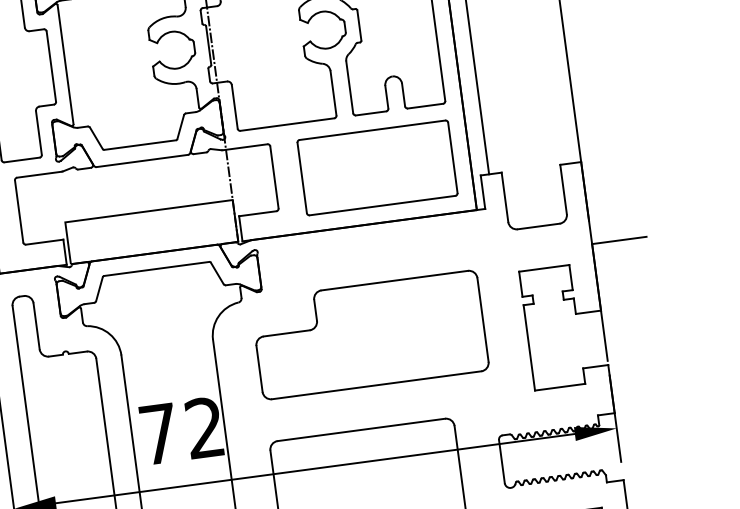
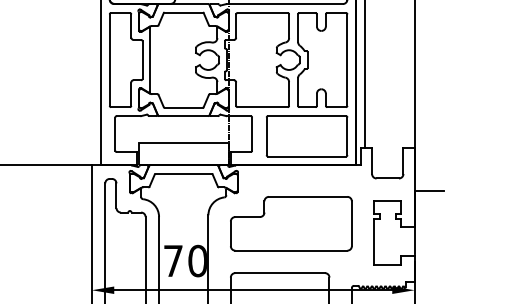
text: (203, 426) -> (197, 260), 72 -> 70

